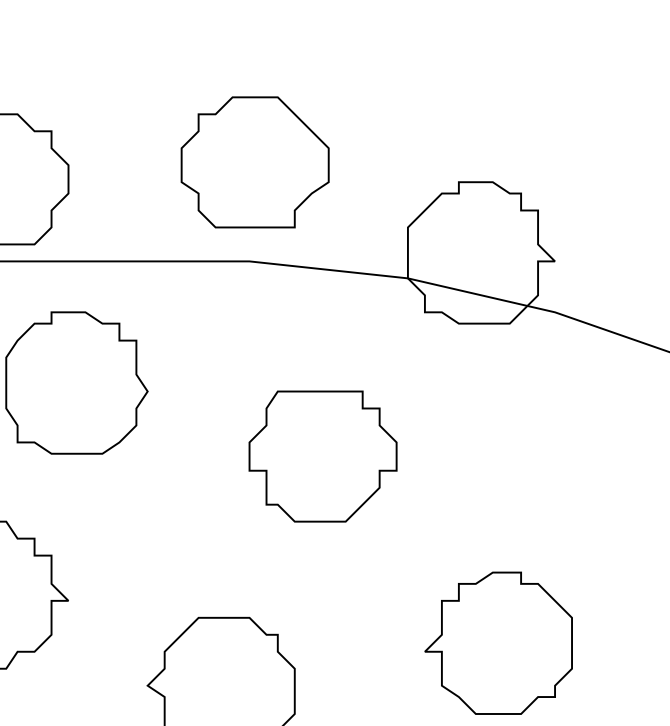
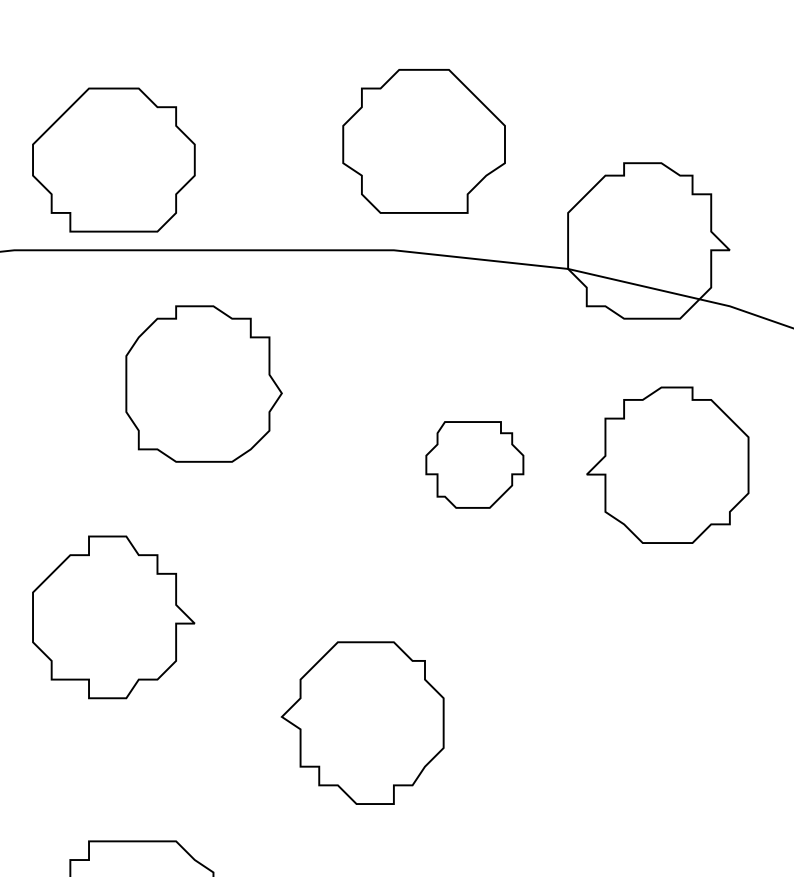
part: (254, 162) -> (423, 141), moved
part: (322, 456) -> (474, 464), size x0.6
part: (498, 642) -> (667, 464), moved

